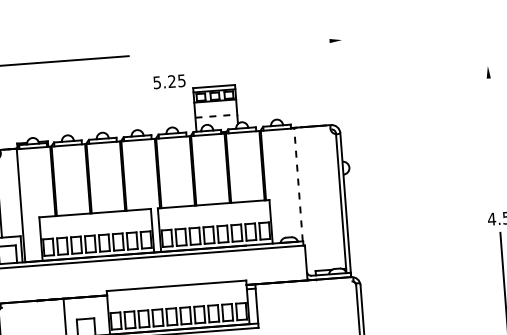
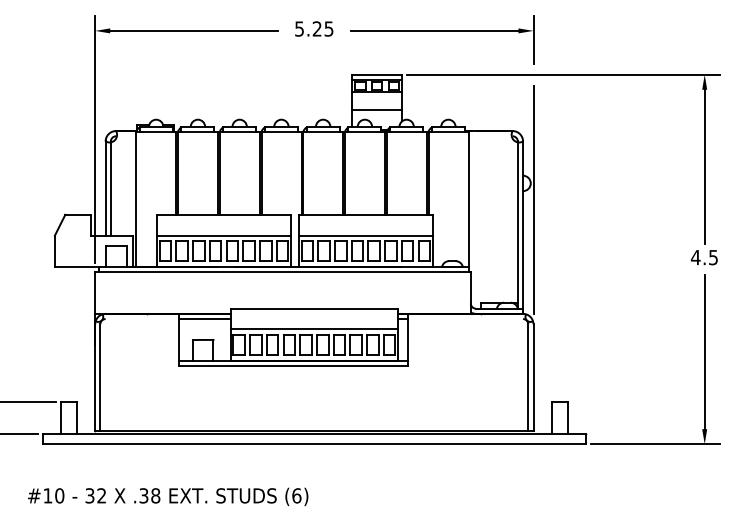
line: (259, 46) -> (434, 30), added
line: (342, 47) -> (533, 39), added
line: (369, 74) -> (563, 74), added
text: (169, 81) -> (314, 28), moved
line: (216, 116) -> (377, 110), dashed -> solid
line: (493, 142) -> (704, 166), added
line: (352, 180) -> (533, 199), added
line: (298, 185) -> (468, 199), dashed -> solid
line: (214, 221) -> (365, 235), added
line: (96, 230) -> (223, 235), added
line: (85, 301) -> (204, 319), added
line: (177, 303) -> (313, 329), added

